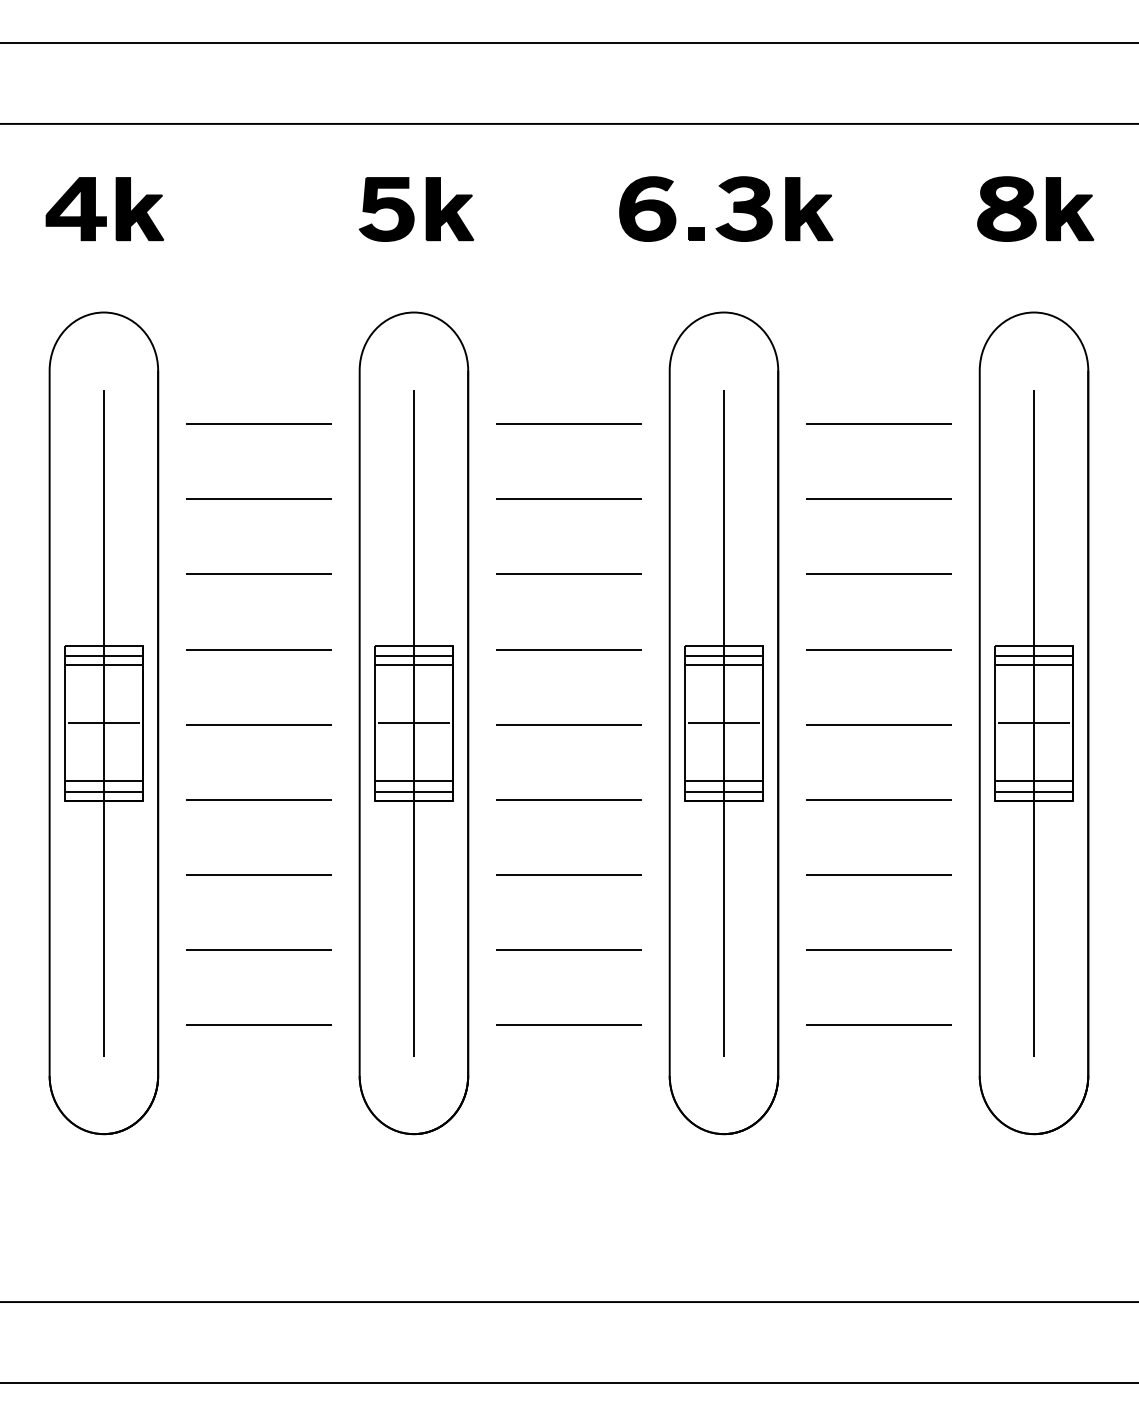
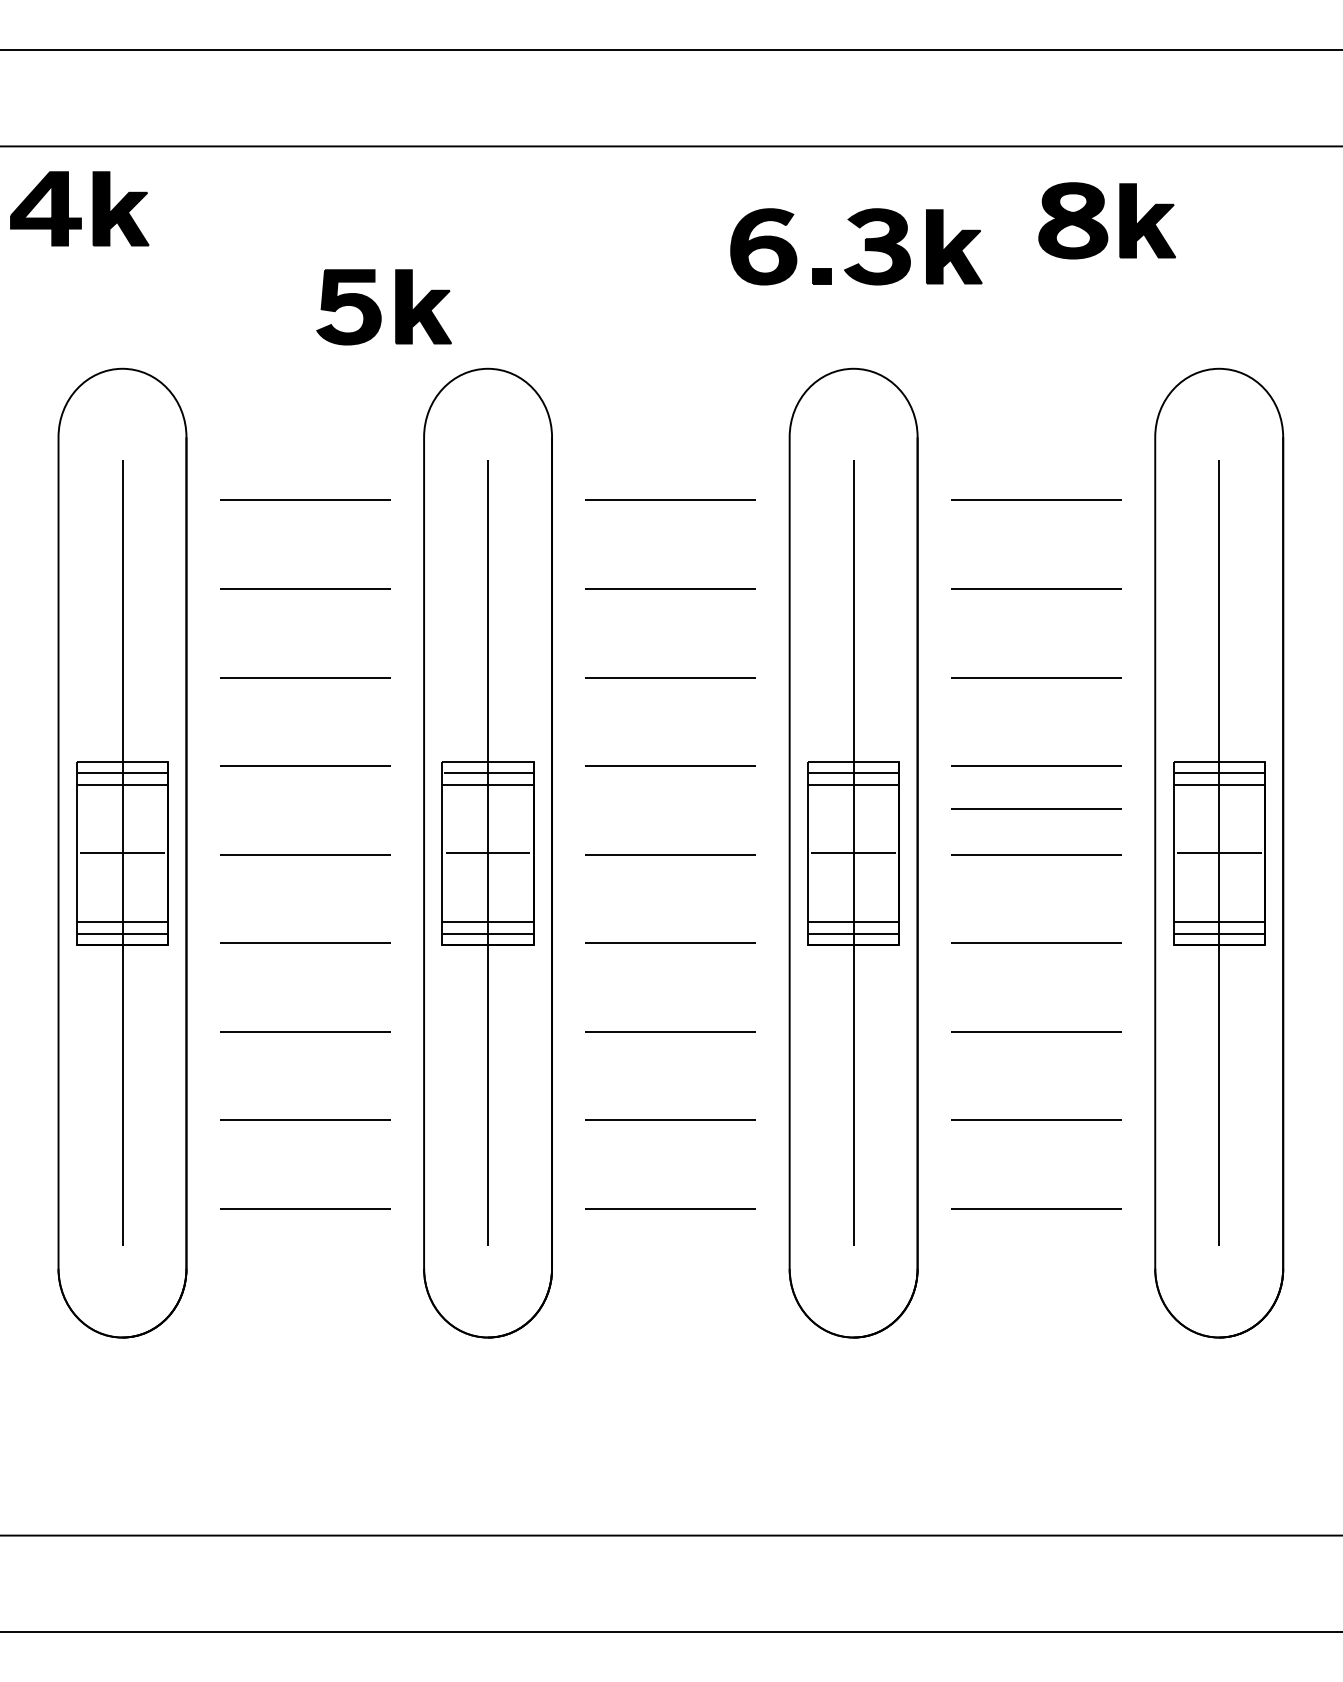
part: (415, 209) -> (383, 307), moved
part: (1030, 212) -> (1101, 224), moved
part: (104, 216) -> (79, 217), moved
line: (879, 685) -> (1036, 808), added

